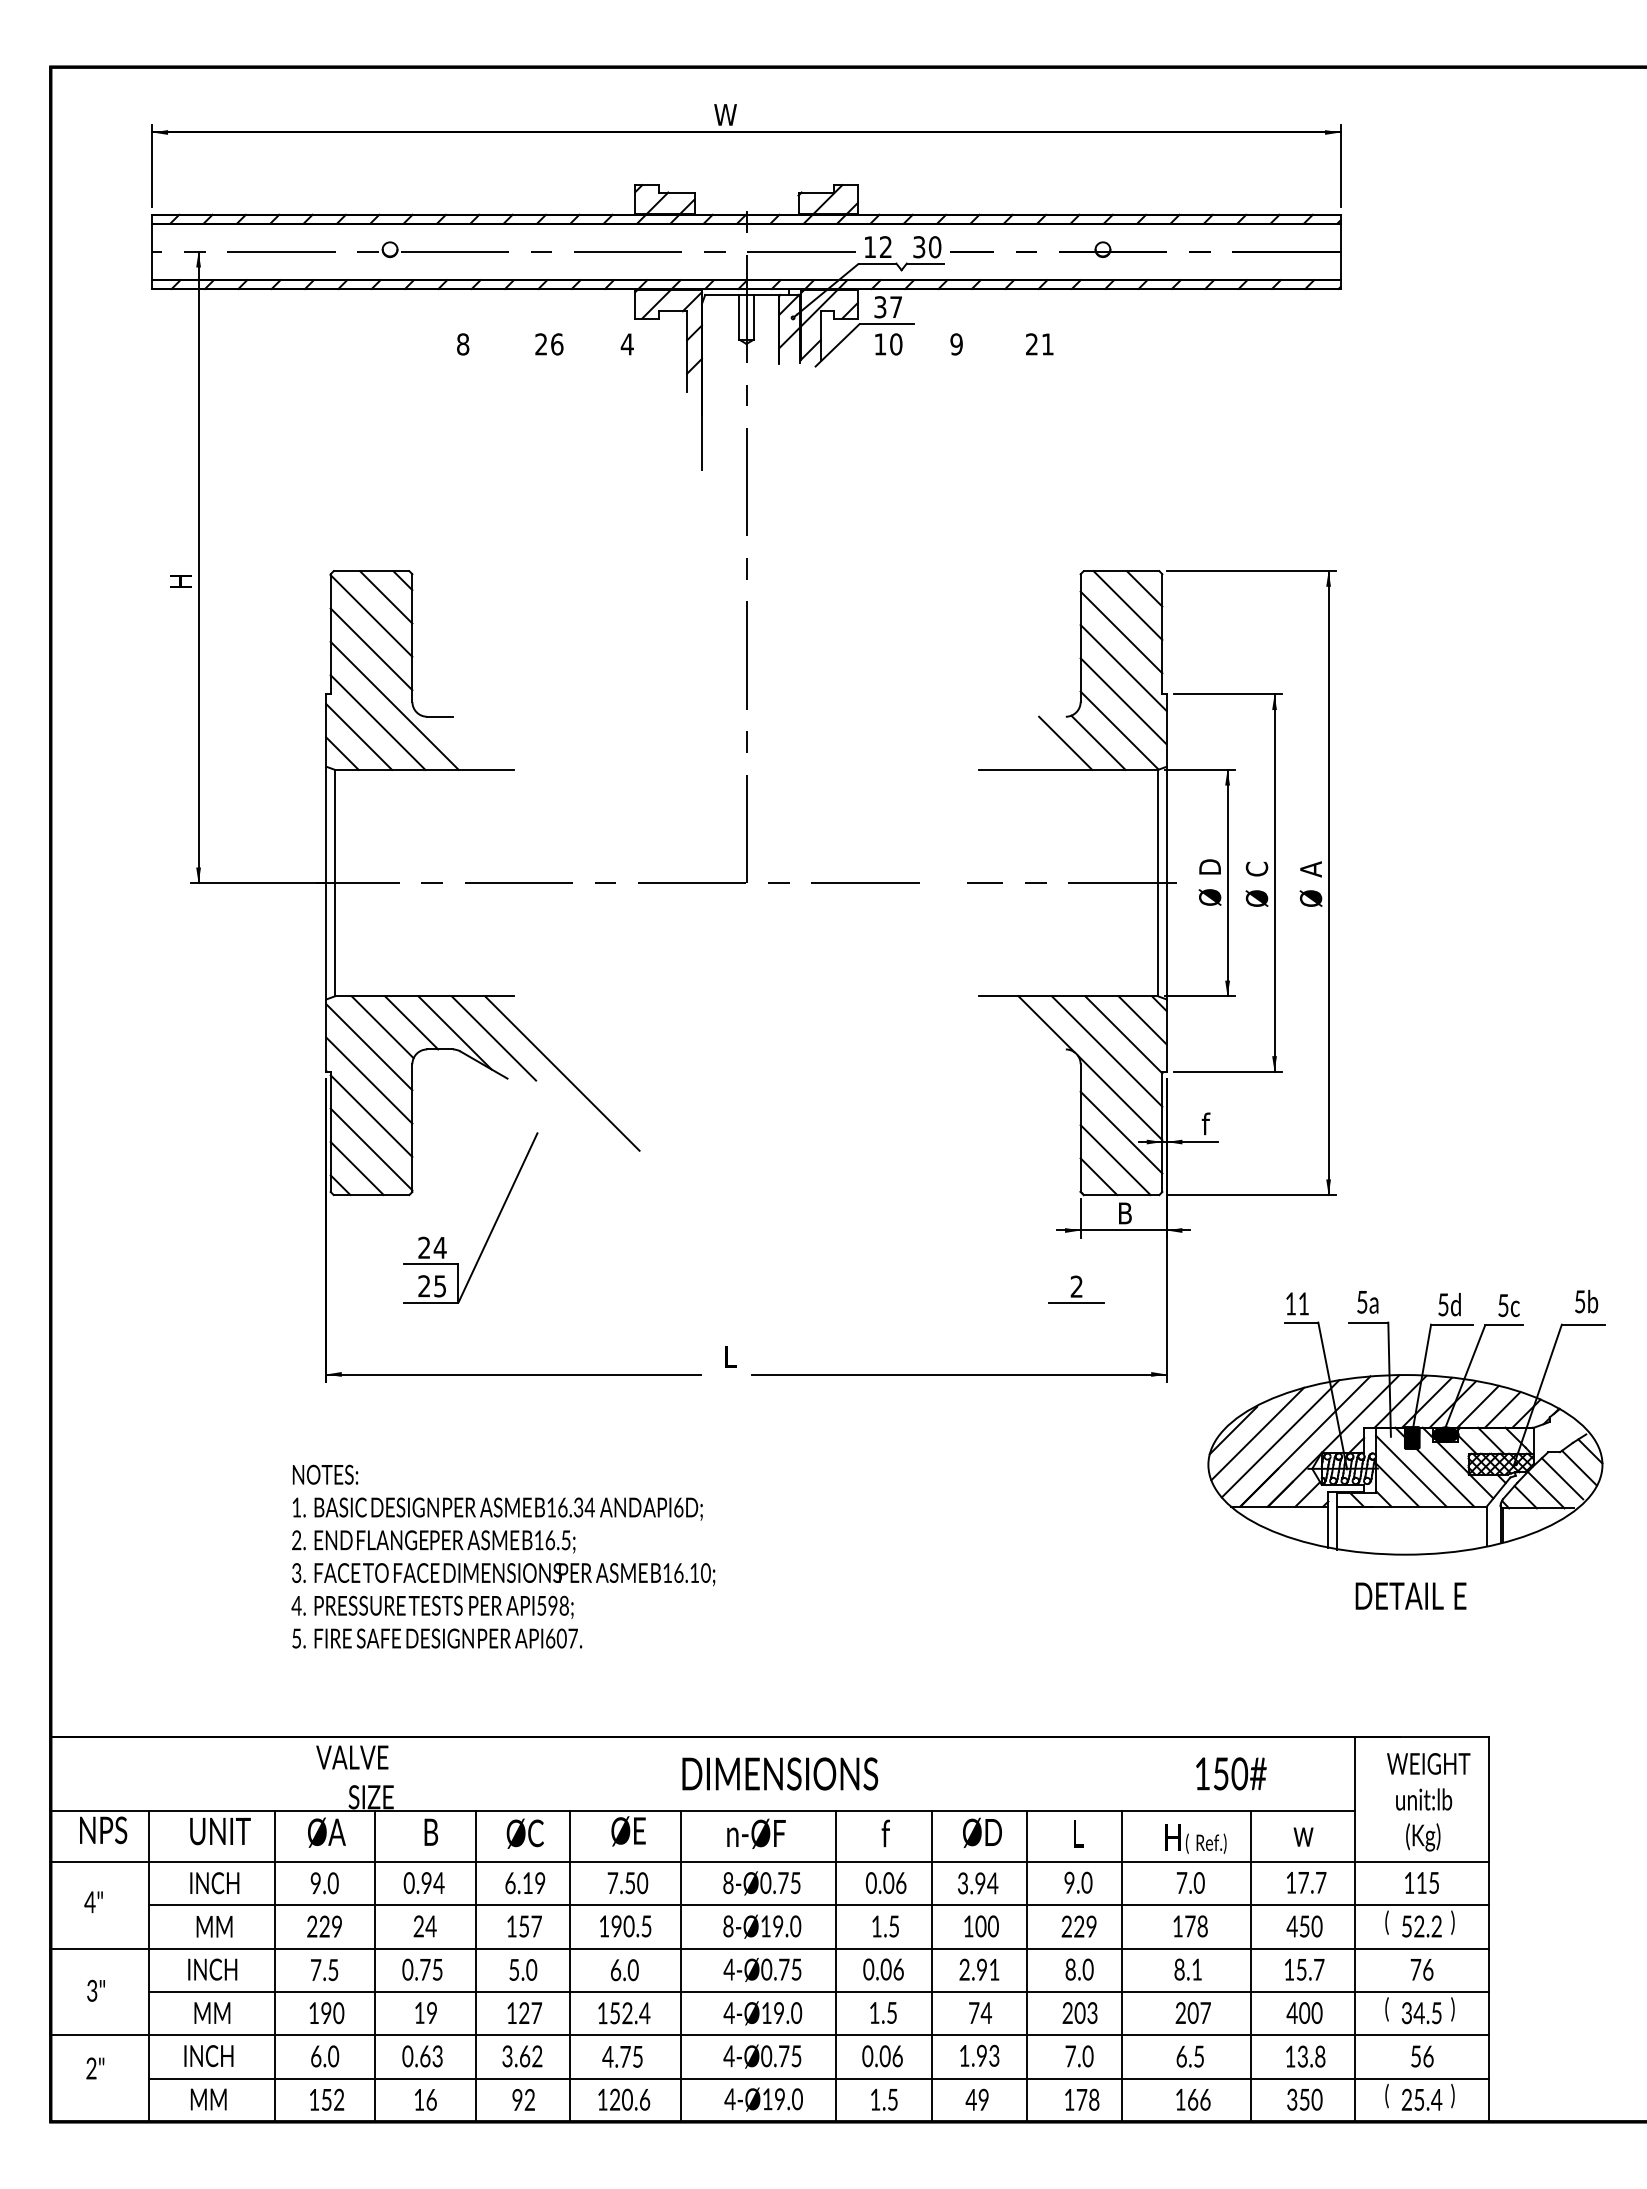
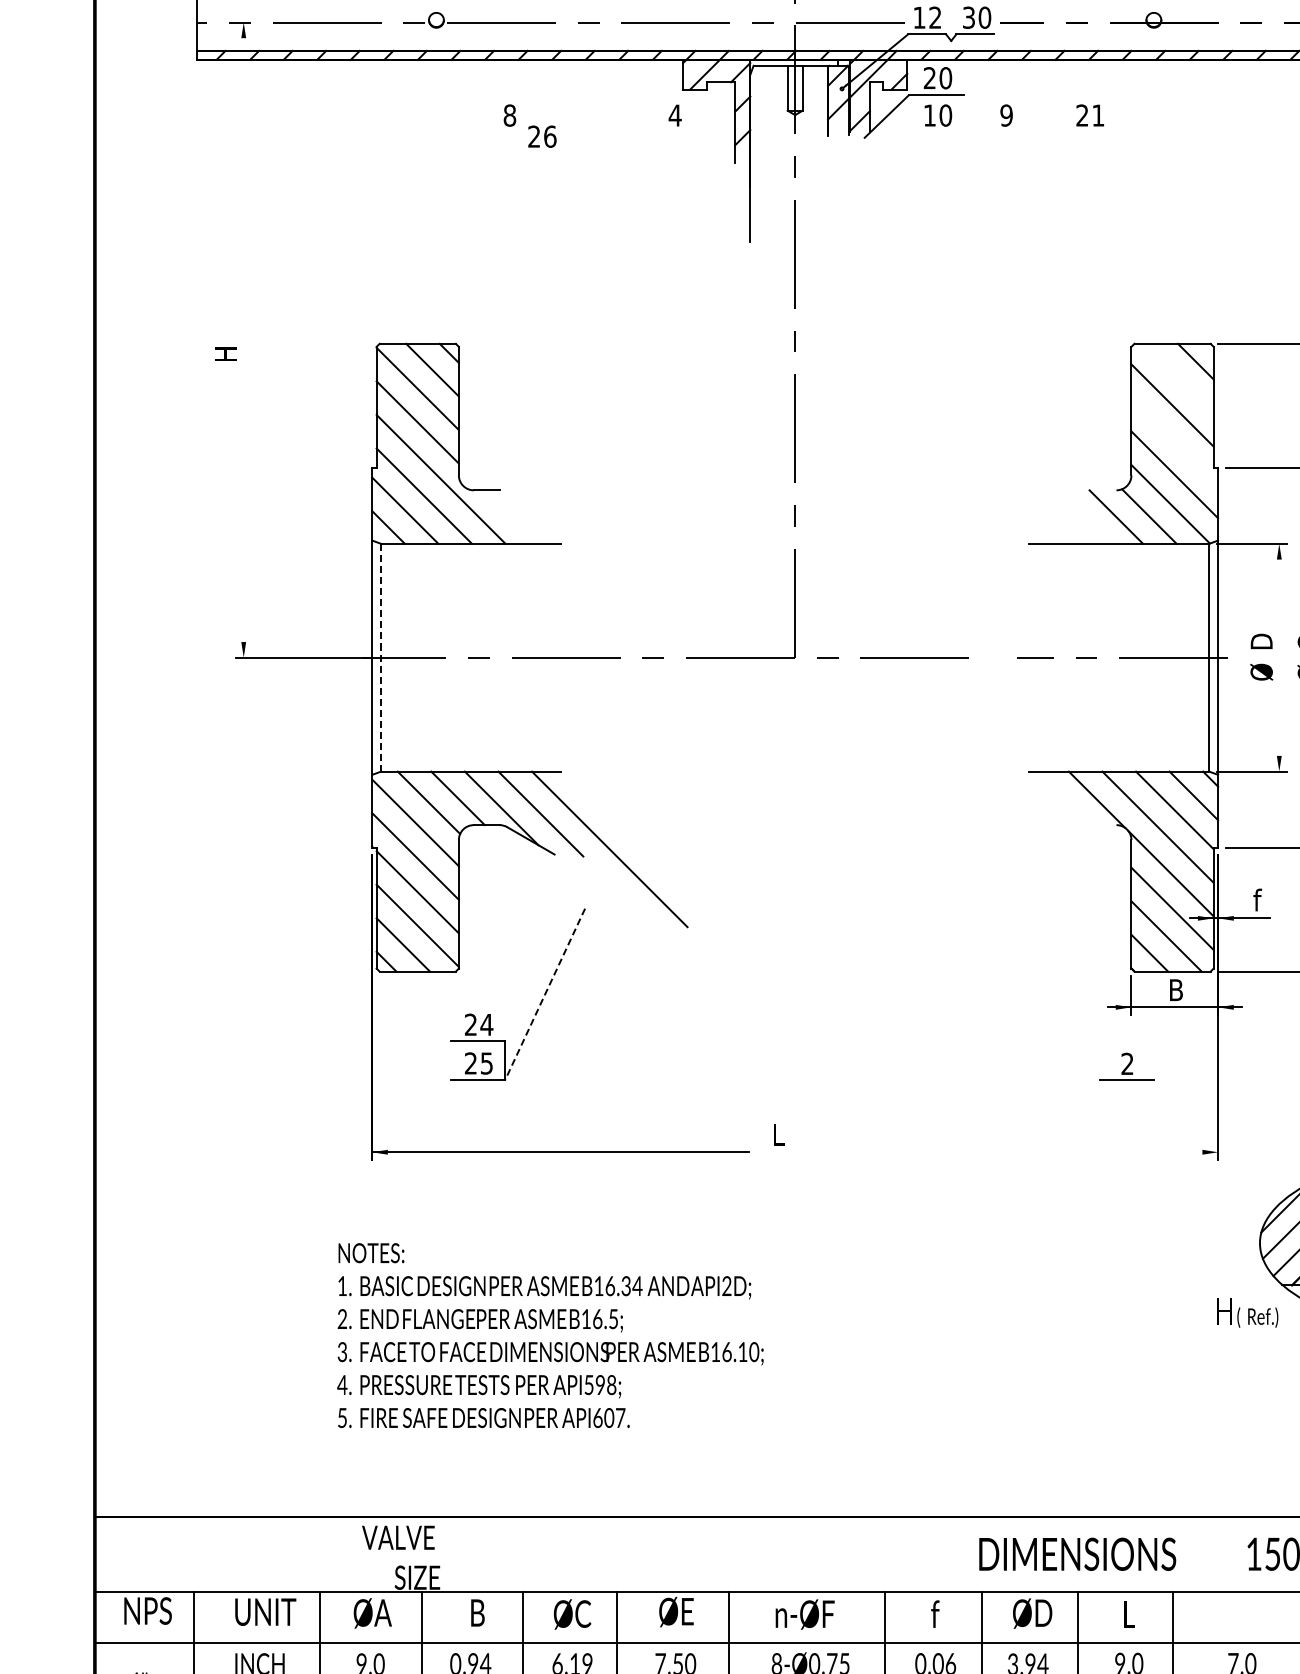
text: (888, 307) -> (938, 78), 37 -> 20
text: (549, 344) -> (542, 136), moved
line: (198, 567) -> (243, 340), removed
line: (1127, 605) -> (1178, 378), removed
line: (1123, 668) -> (1174, 441), removed
line: (1227, 882) -> (1279, 657), removed
line: (335, 883) -> (381, 658), solid -> dashed
line: (498, 1217) -> (545, 994), solid -> dashed
line: (959, 1374) -> (1009, 1152), removed
text: (678, 1507) -> (726, 1286), API6D; -> API2D;
text: (780, 1773) -> (1077, 1553), moved
text: (1195, 1838) -> (1246, 1312), moved

